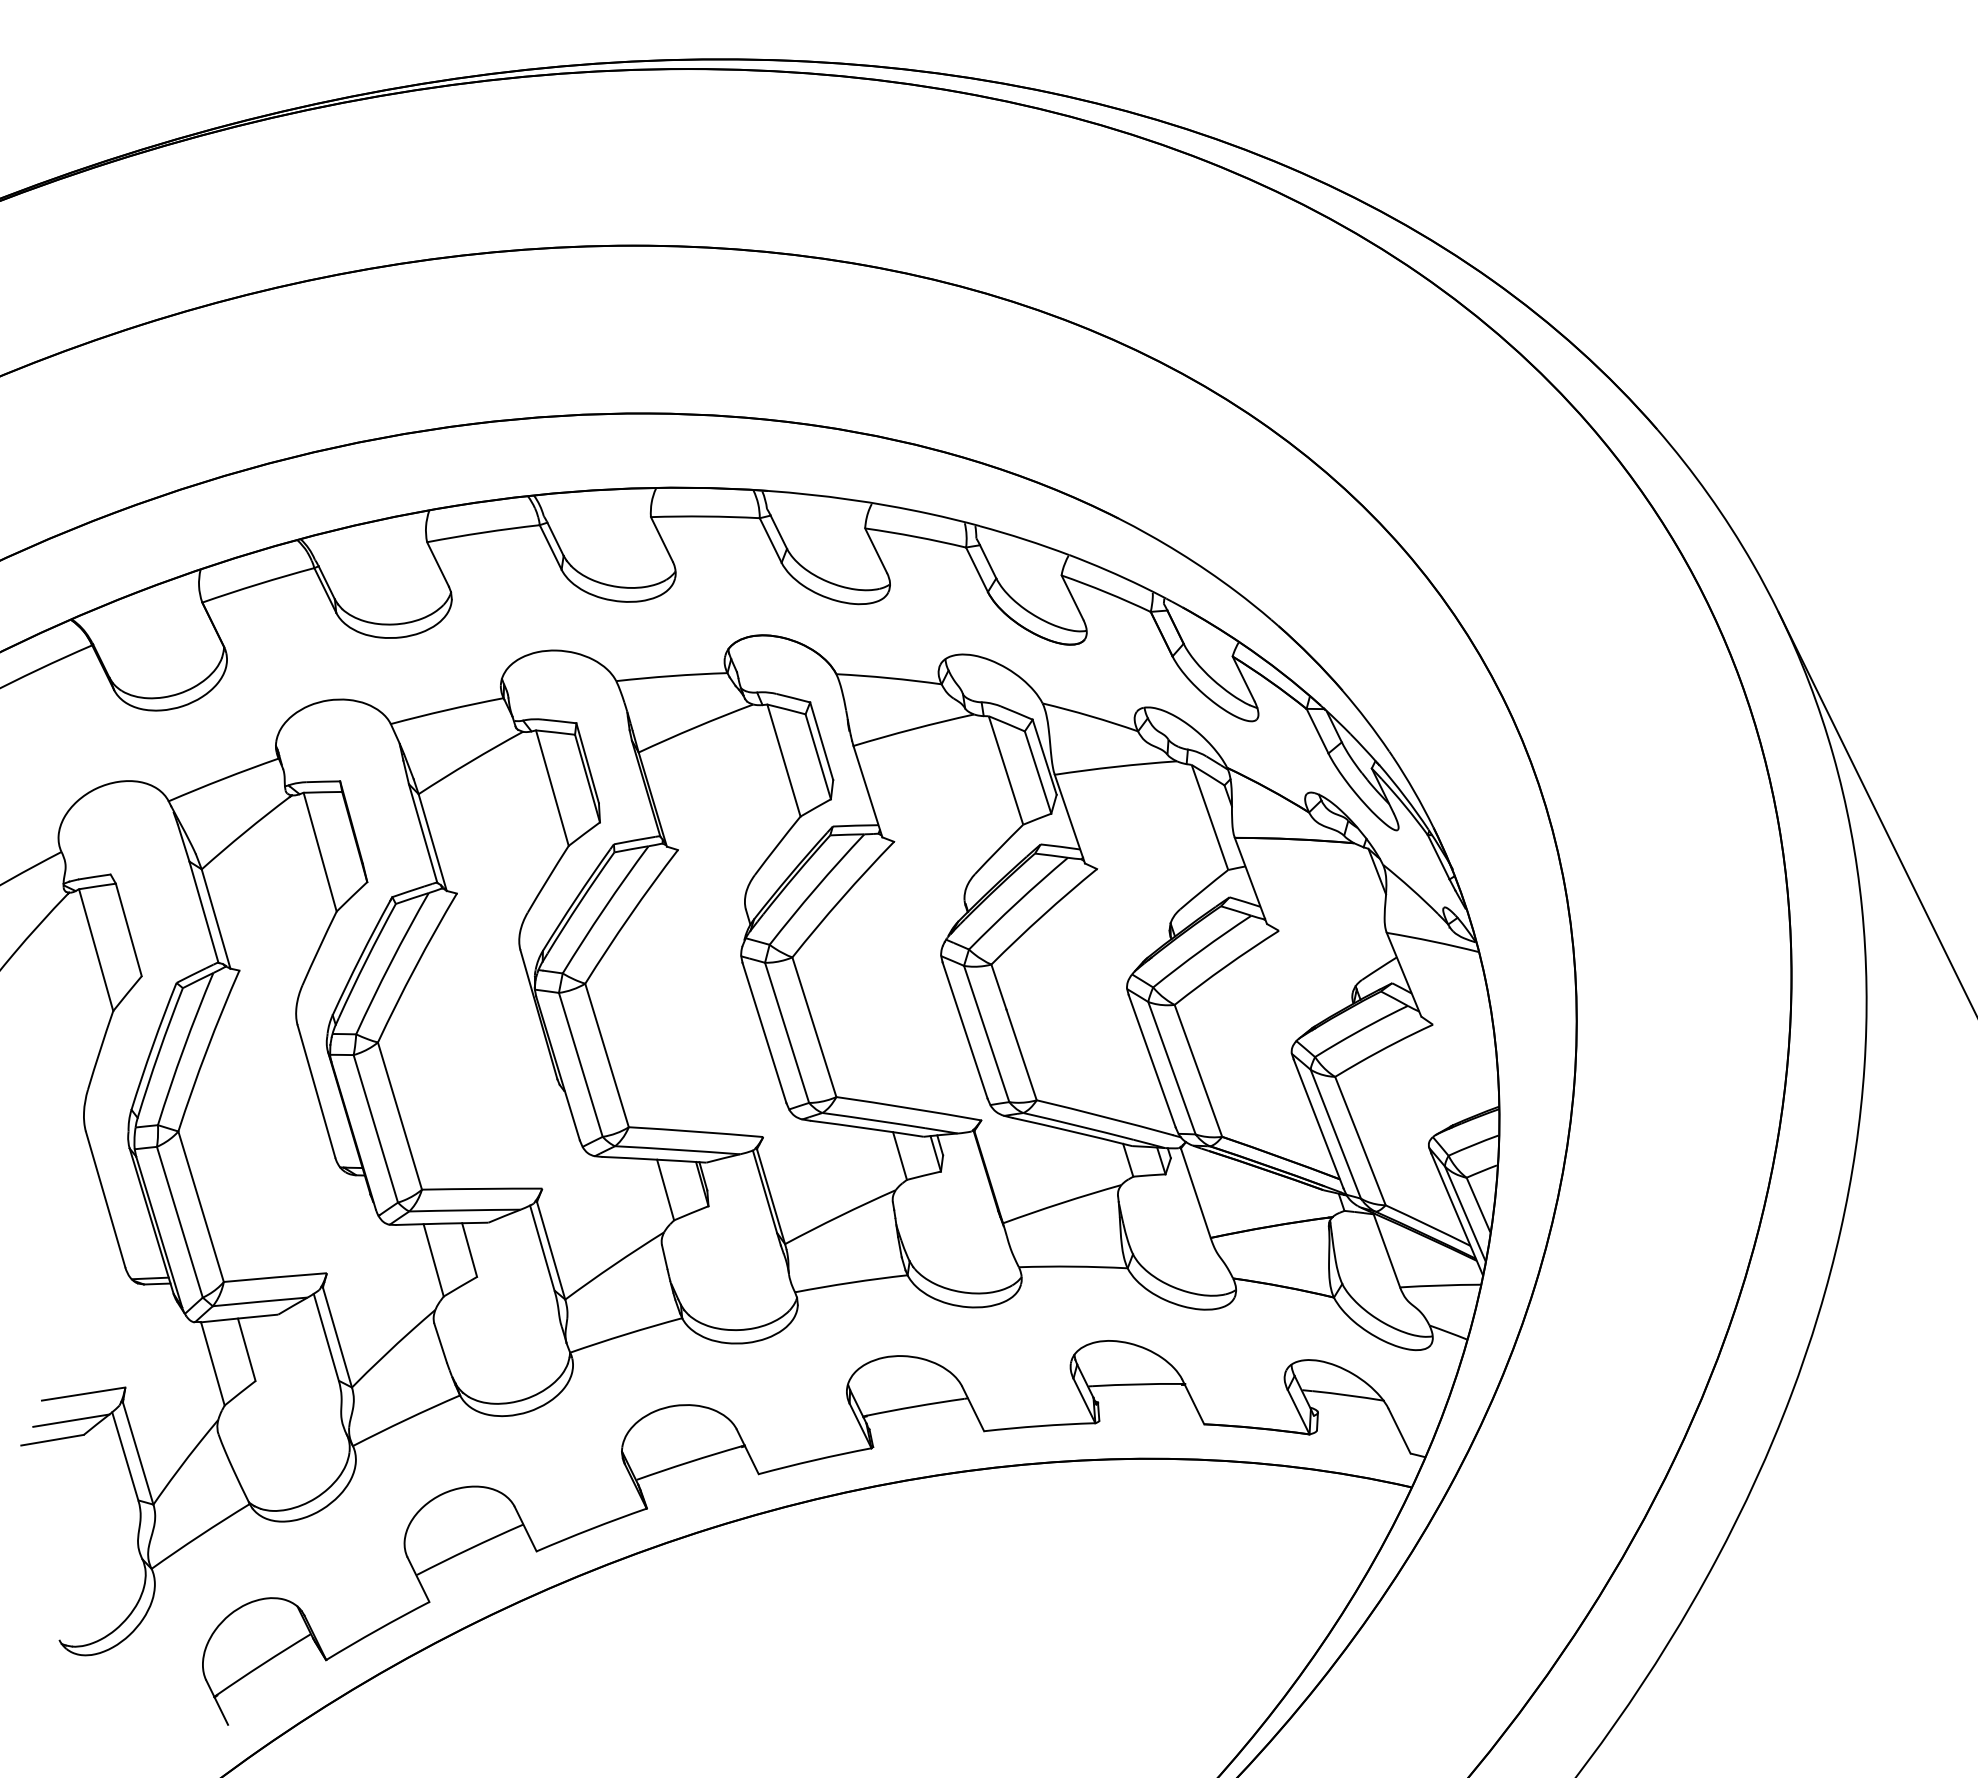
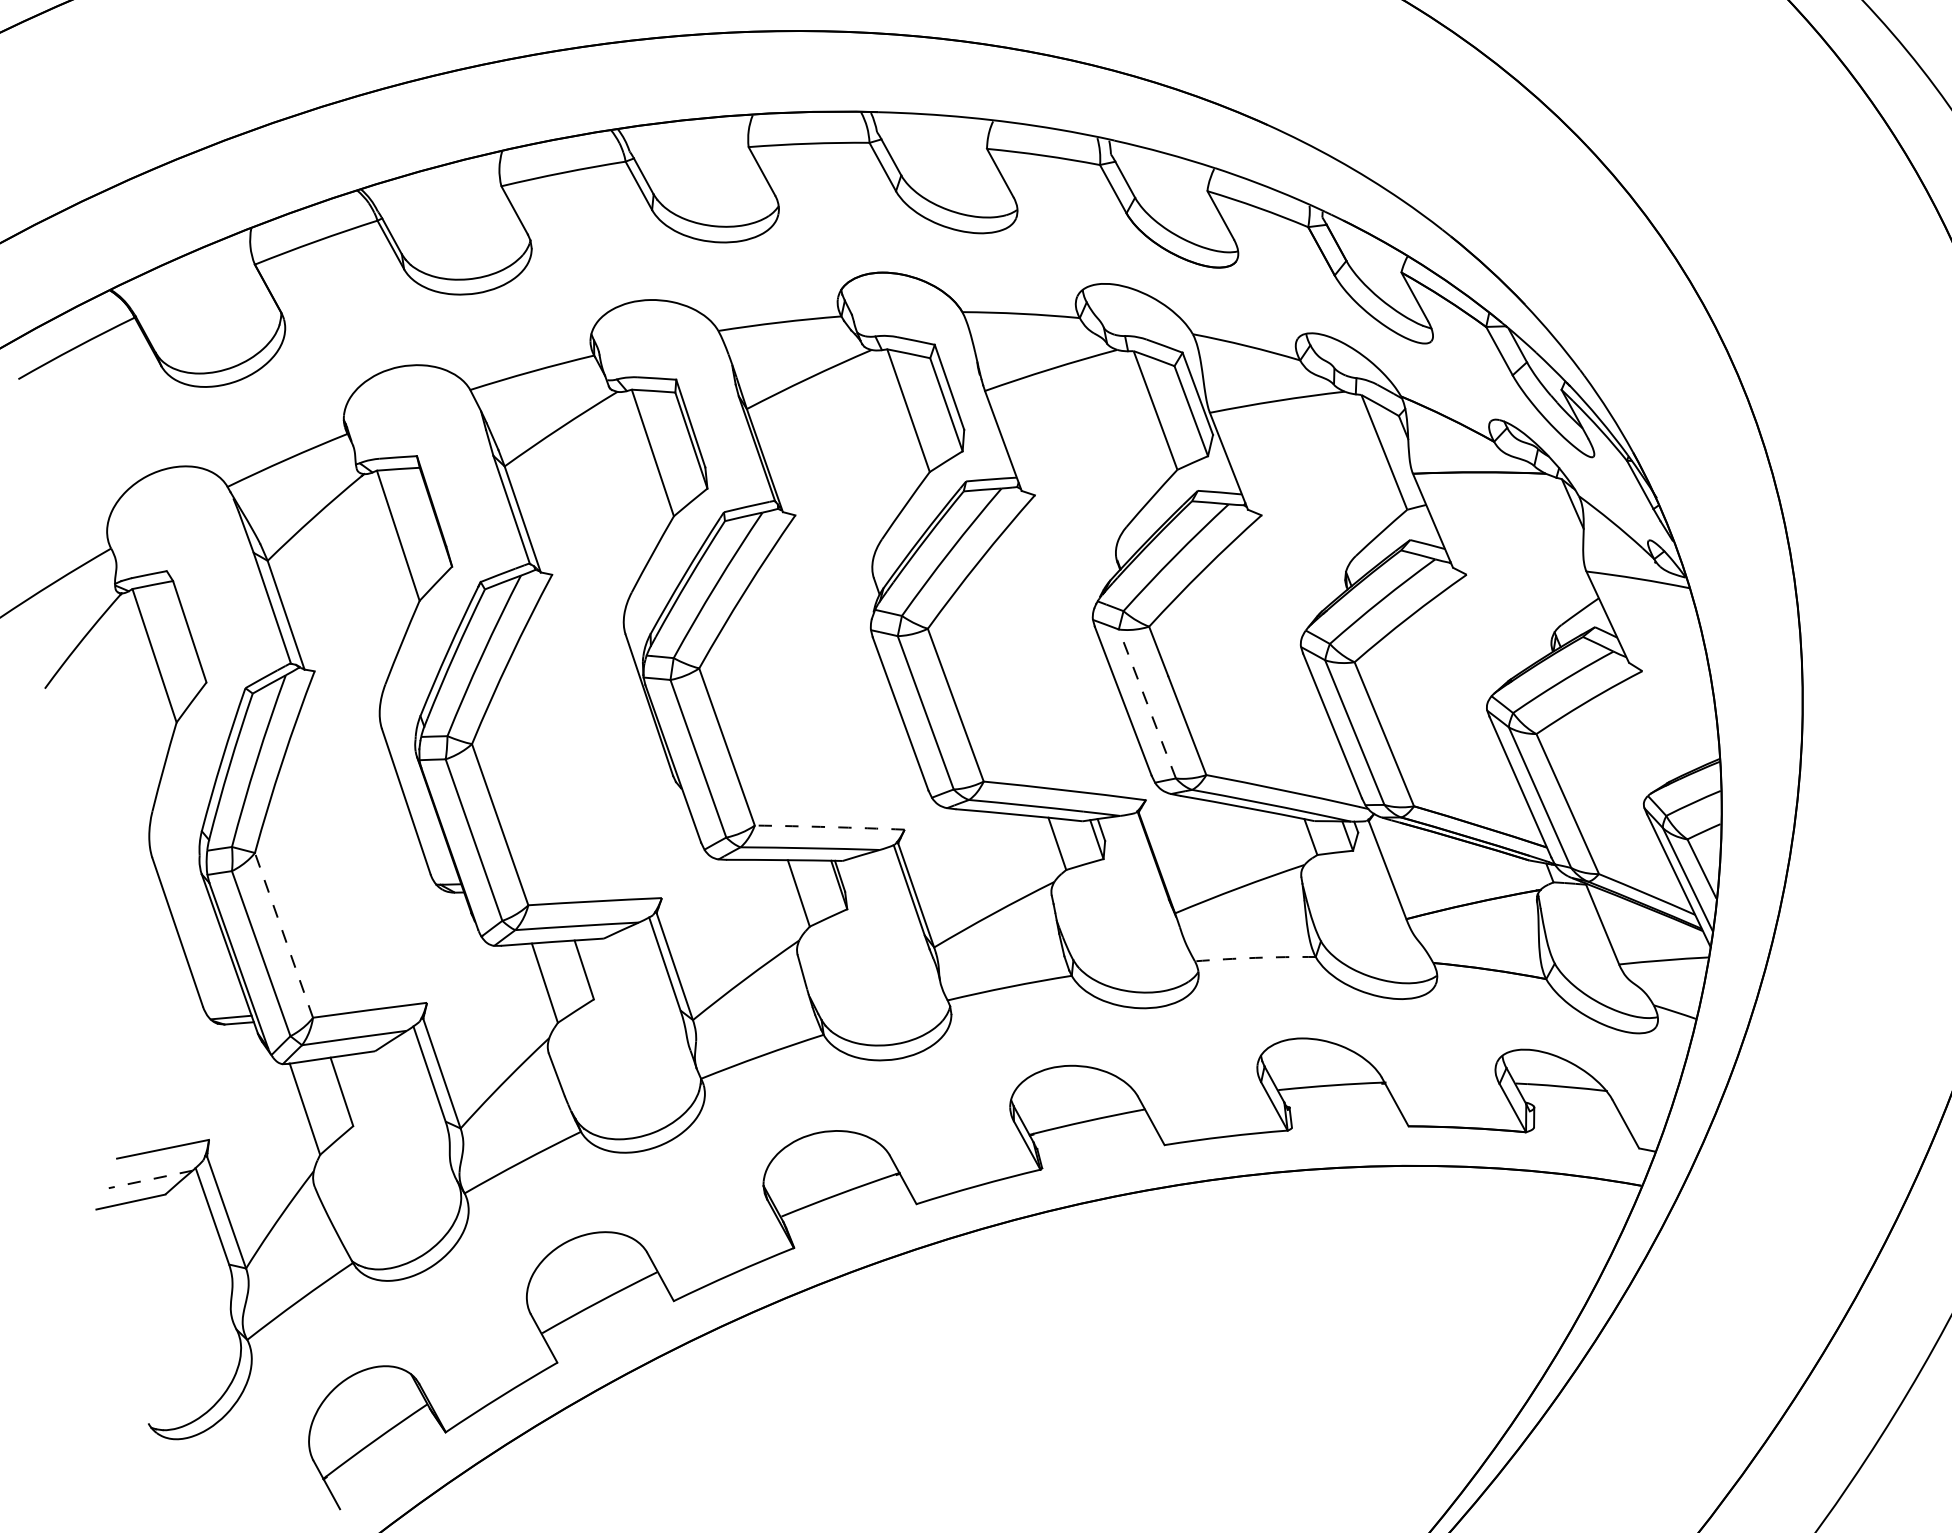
line: (986, 1033) -> (1147, 703), solid -> dashed
arc: (696, 1131) -> (830, 826), solid -> dashed
line: (201, 1206) -> (284, 935), solid -> dashed
arc: (1073, 1266) -> (1255, 957), solid -> dashed
line: (71, 1420) -> (150, 1179), solid -> dashed

